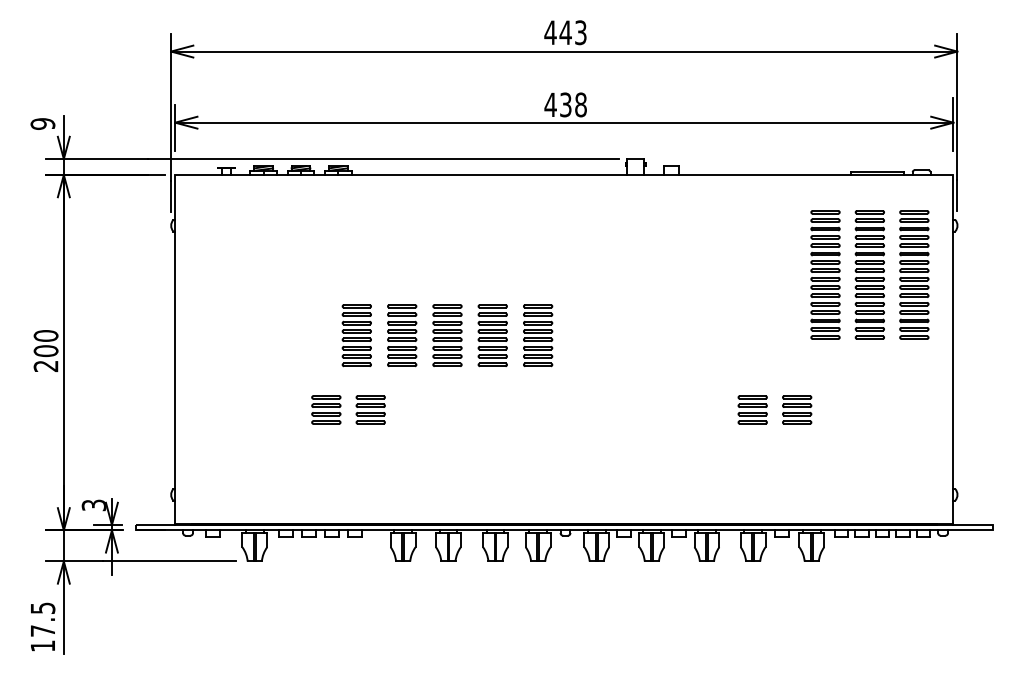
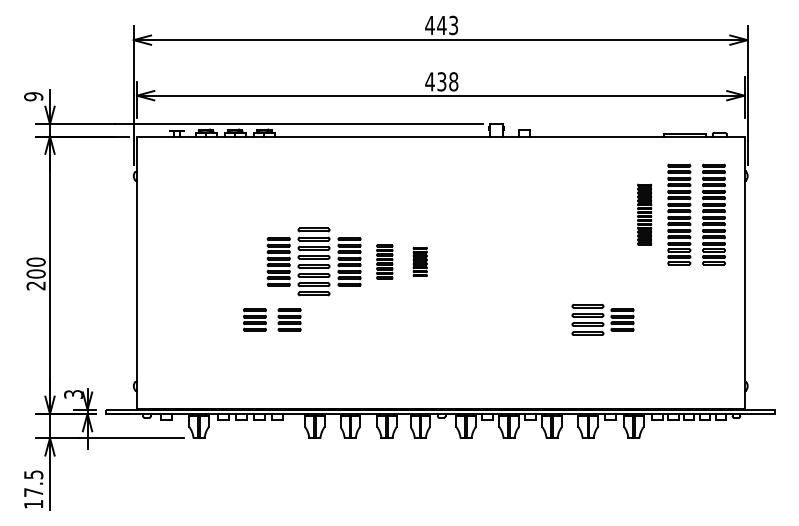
part: (825, 274) -> (644, 214), size x0.6
part: (402, 335) -> (314, 261), size x1.4
part: (492, 335) -> (384, 261), size x0.7
part: (538, 335) -> (420, 261), size x0.6
part: (752, 409) -> (587, 319), size x1.4

